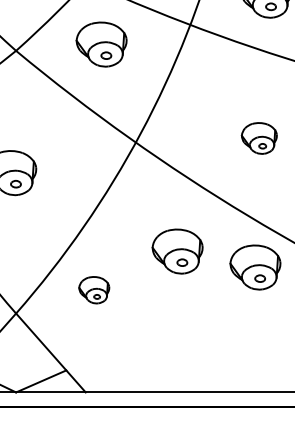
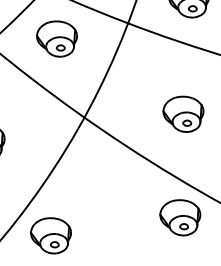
part: (259, 138) -> (183, 114), size x1.43
part: (177, 251) -> (117, 204), removed
part: (94, 290) -> (51, 236), size x1.67

